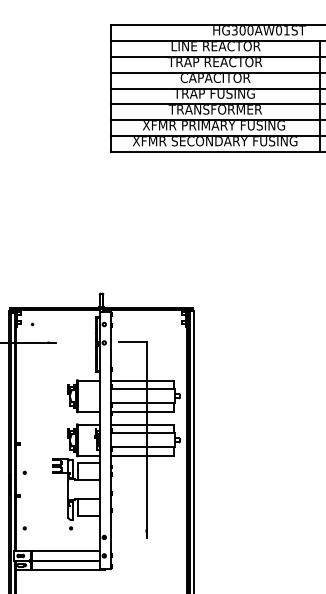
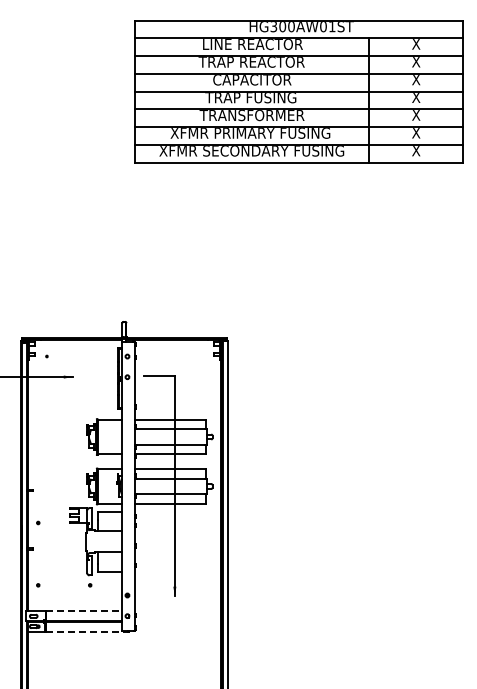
line: (66, 551) -> (84, 611), solid -> dashed
line: (68, 569) -> (87, 631), solid -> dashed

